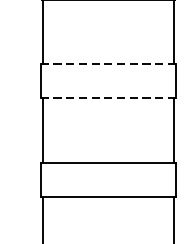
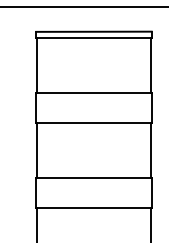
line: (108, 64) -> (93, 93), dashed -> solid
line: (108, 98) -> (93, 122), dashed -> solid

